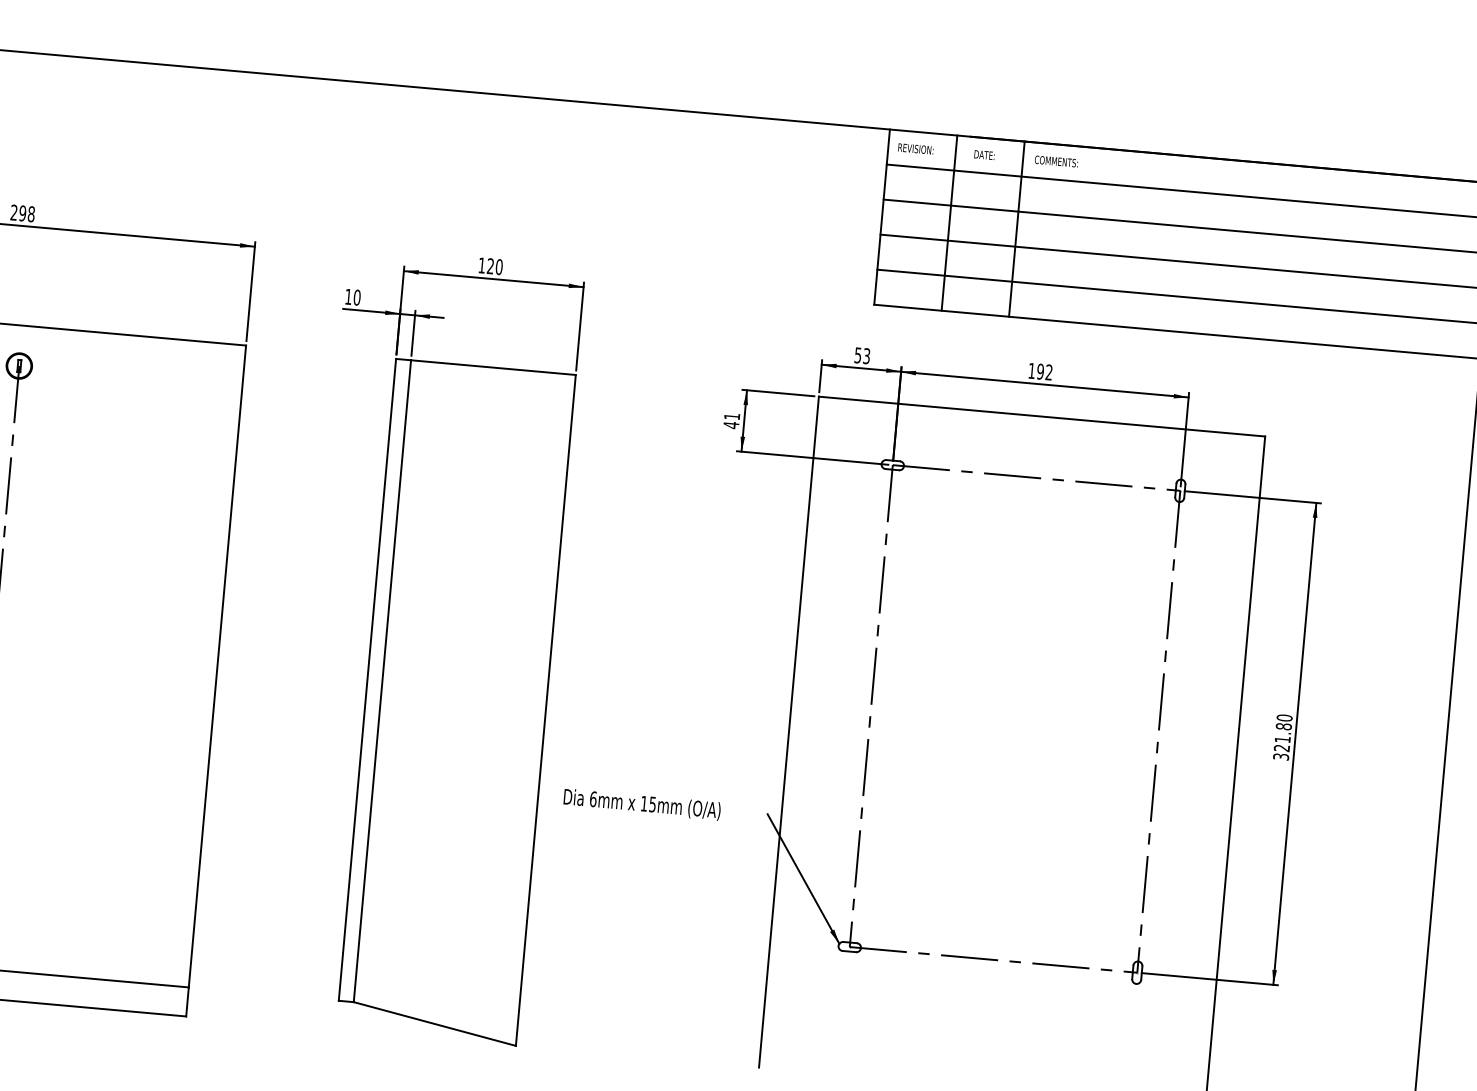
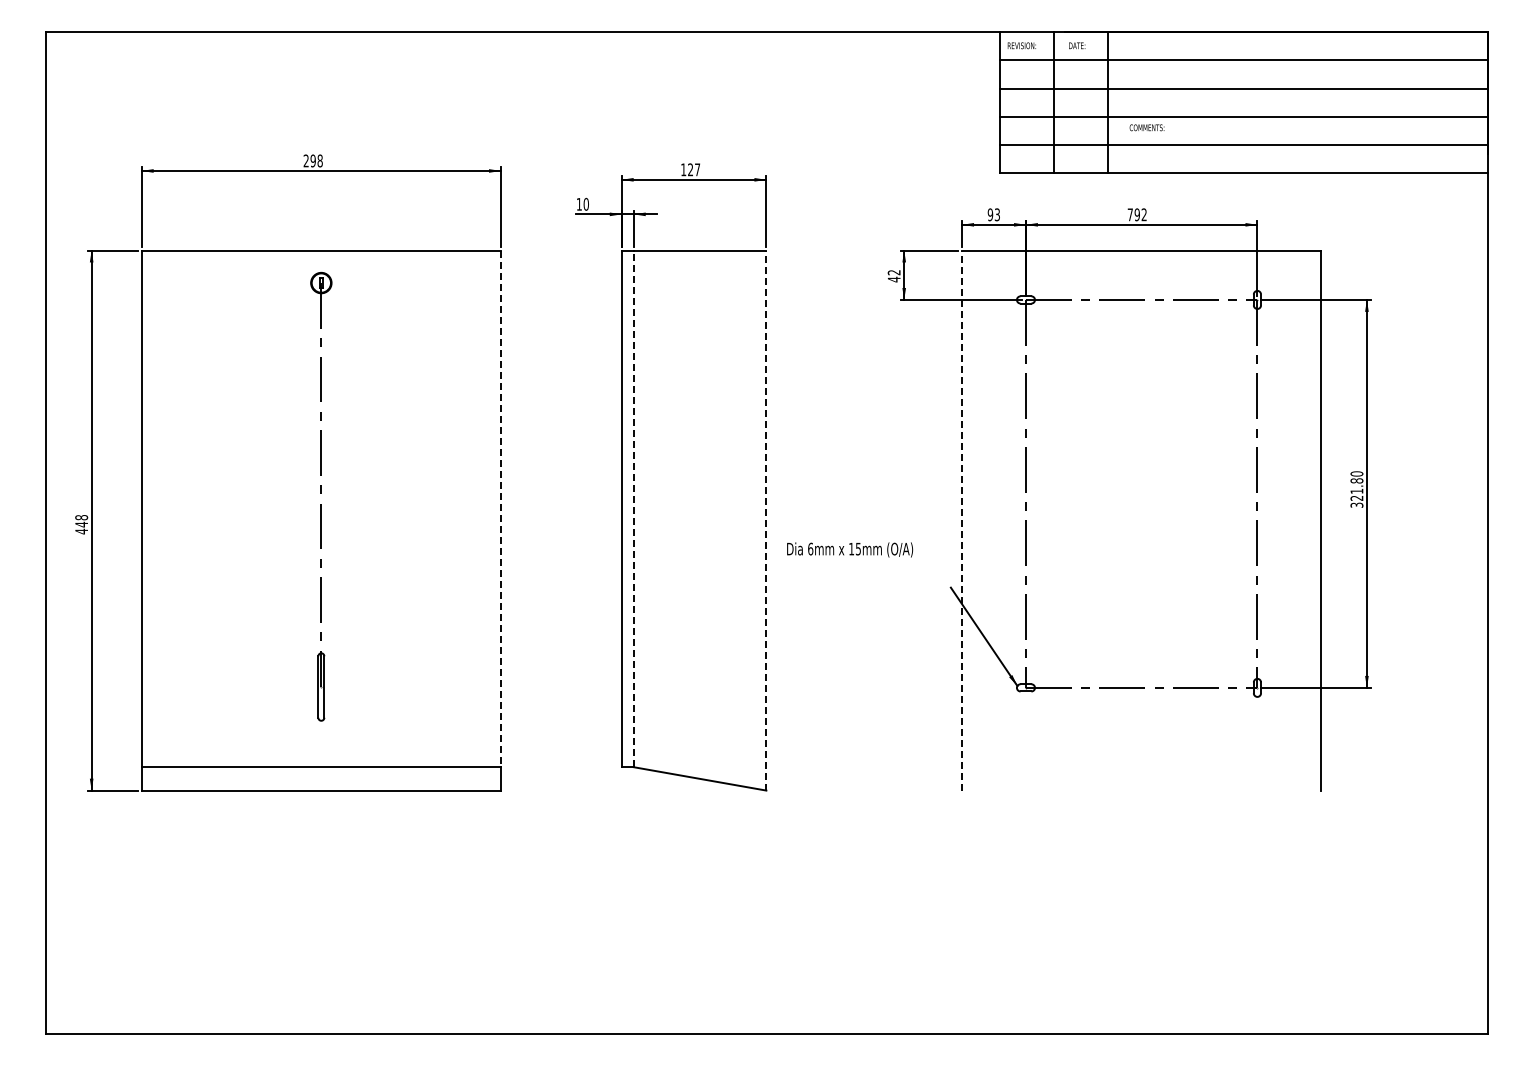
text: (1055, 161) -> (1146, 127), moved
text: (499, 266) -> (697, 169), 120 -> 127
text: (858, 355) -> (990, 214), 53 -> 93
text: (1030, 370) -> (1129, 214), 192 -> 792
text: (731, 416) -> (893, 272), 41 -> 42
line: (216, 667) -> (500, 509), solid -> dashed
line: (382, 680) -> (633, 508), solid -> dashed
line: (546, 710) -> (766, 520), solid -> dashed
line: (789, 732) -> (962, 520), solid -> dashed
text: (642, 804) -> (850, 549), moved

